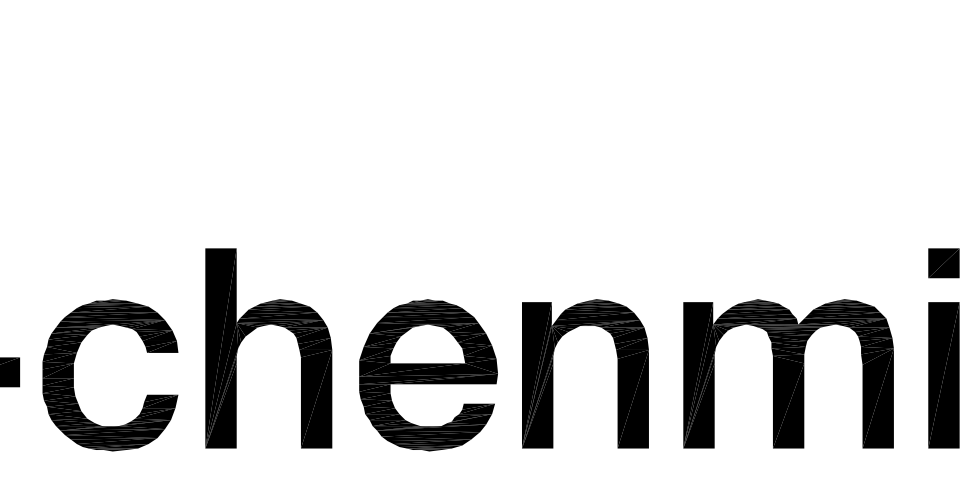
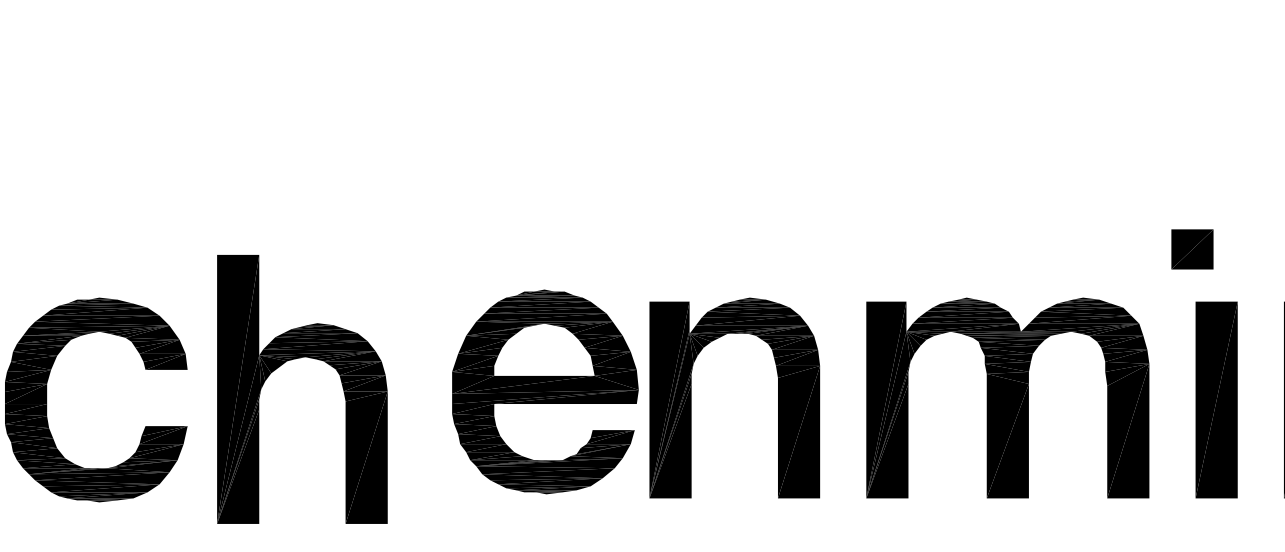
part: (943, 263) -> (1191, 249), moved
part: (262, 326) -> (293, 359), moved
part: (428, 375) -> (545, 392), moved

